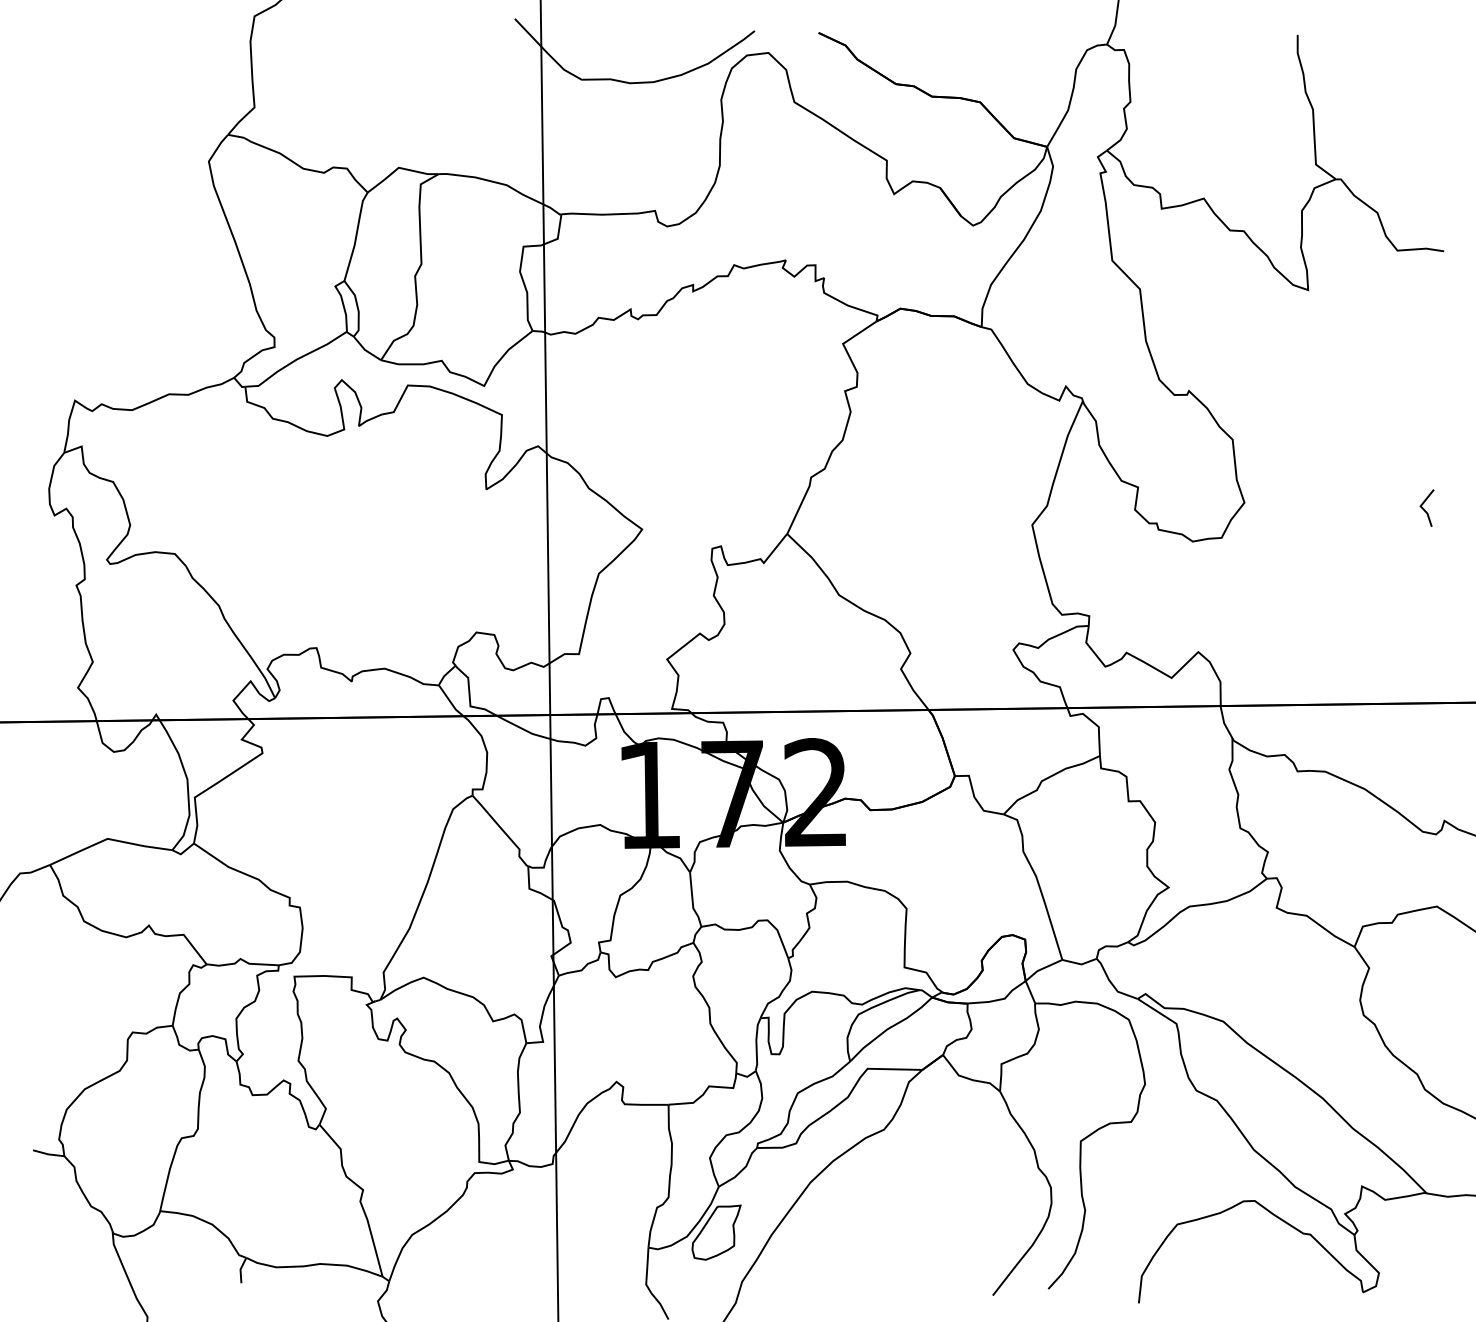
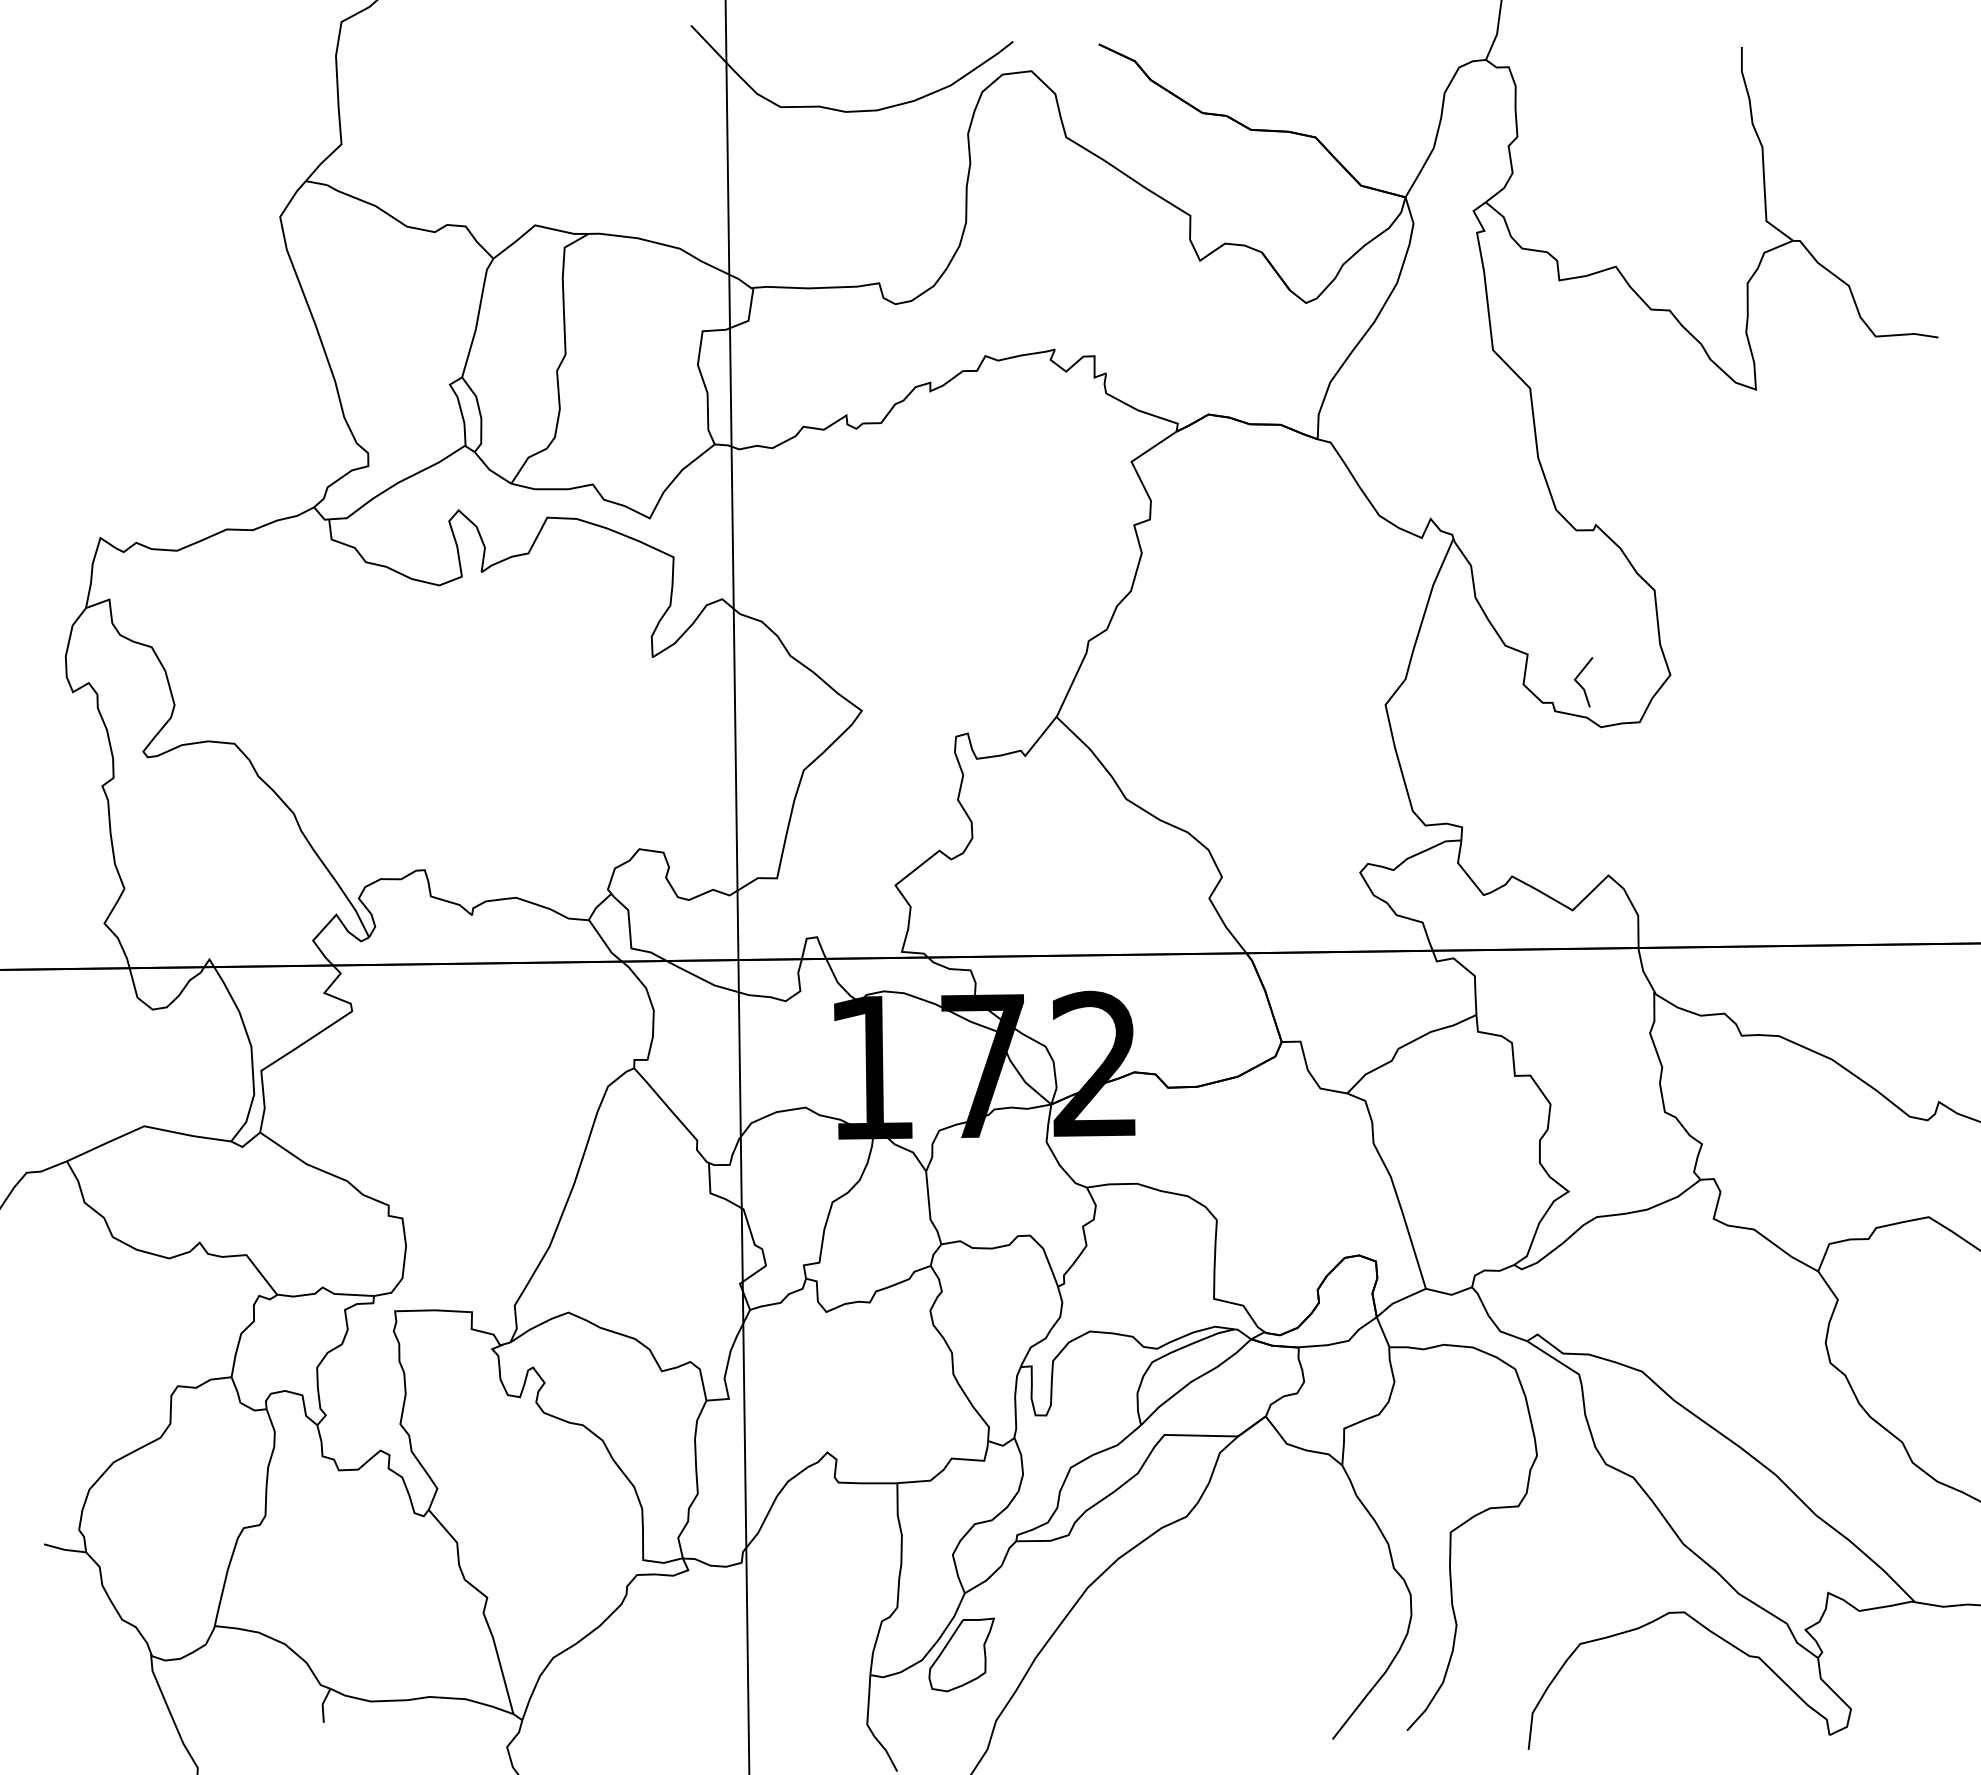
line: (1424, 509) -> (1580, 684), moved

